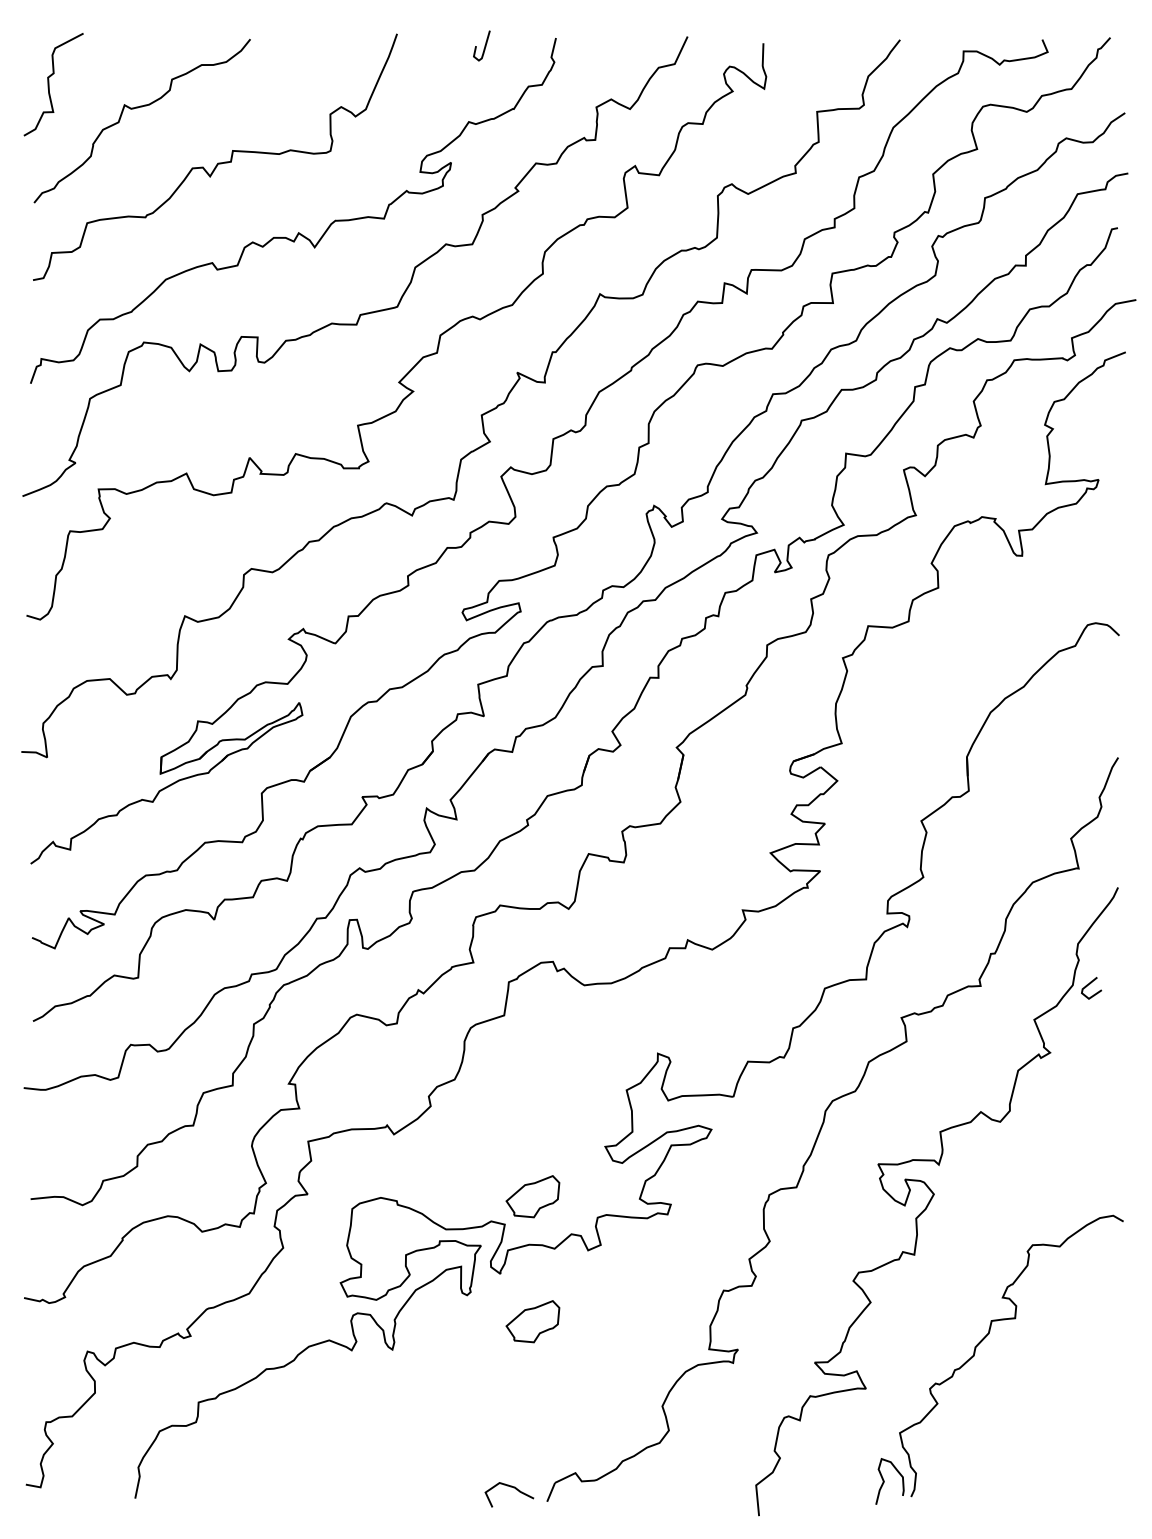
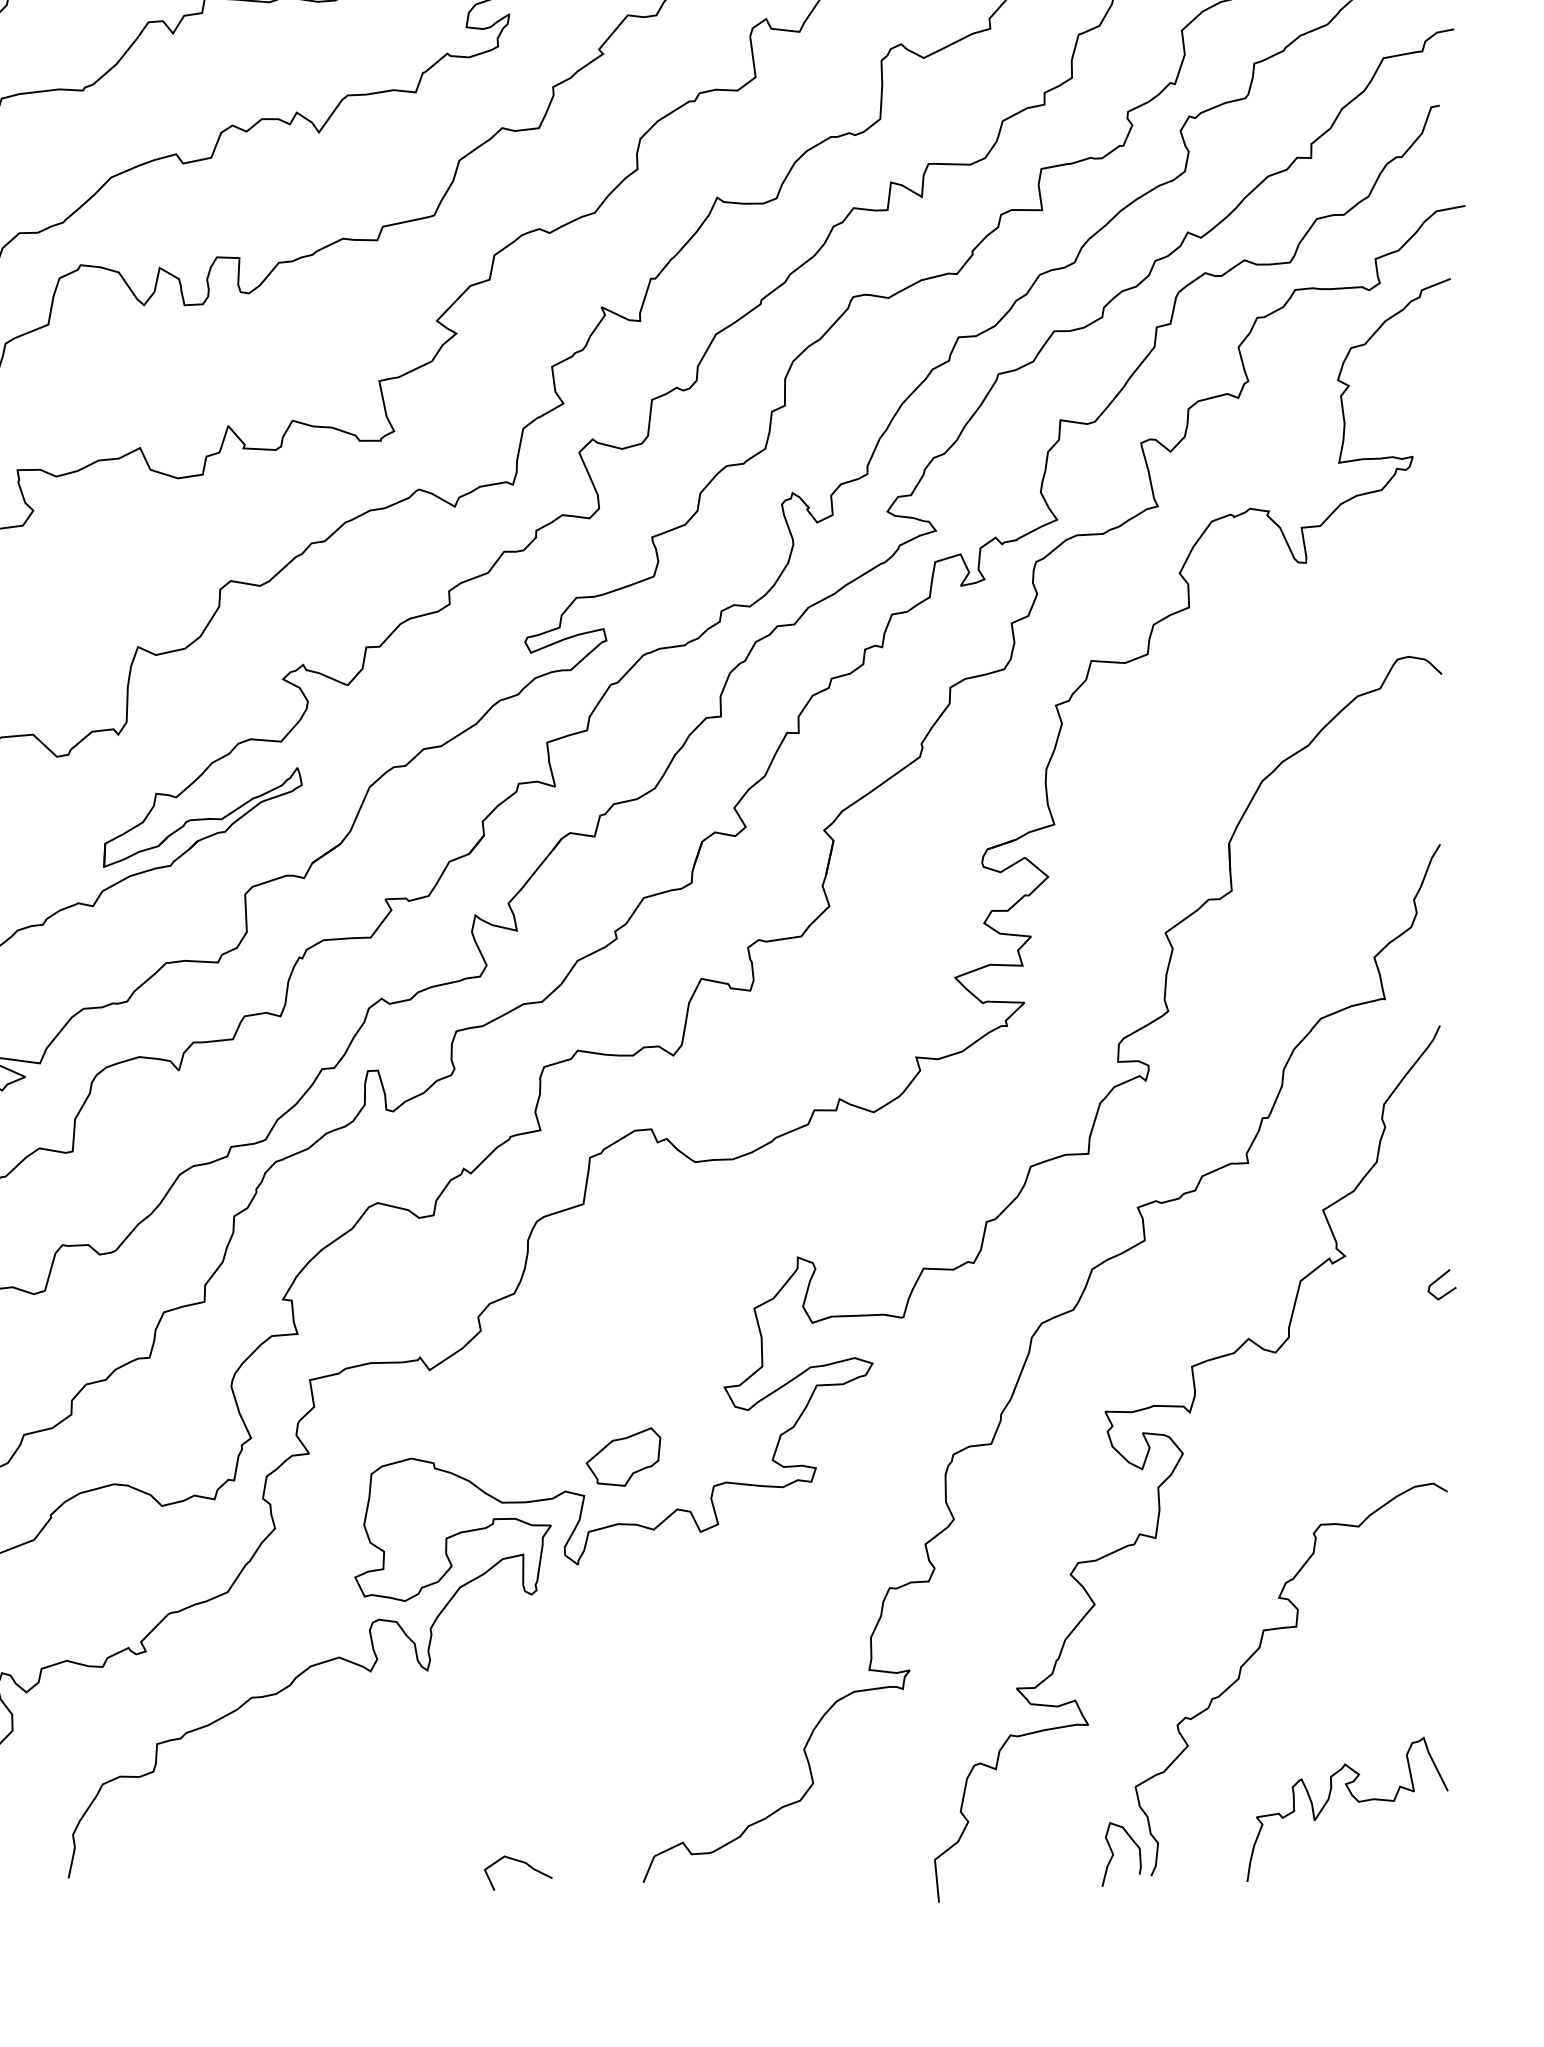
line: (1090, 984) -> (1440, 1279), moved
part: (532, 1321) -> (622, 1631), removed
curve: (1057, 1442) -> (1355, 1800), added
curve: (510, 1487) -> (519, 1862), moved

